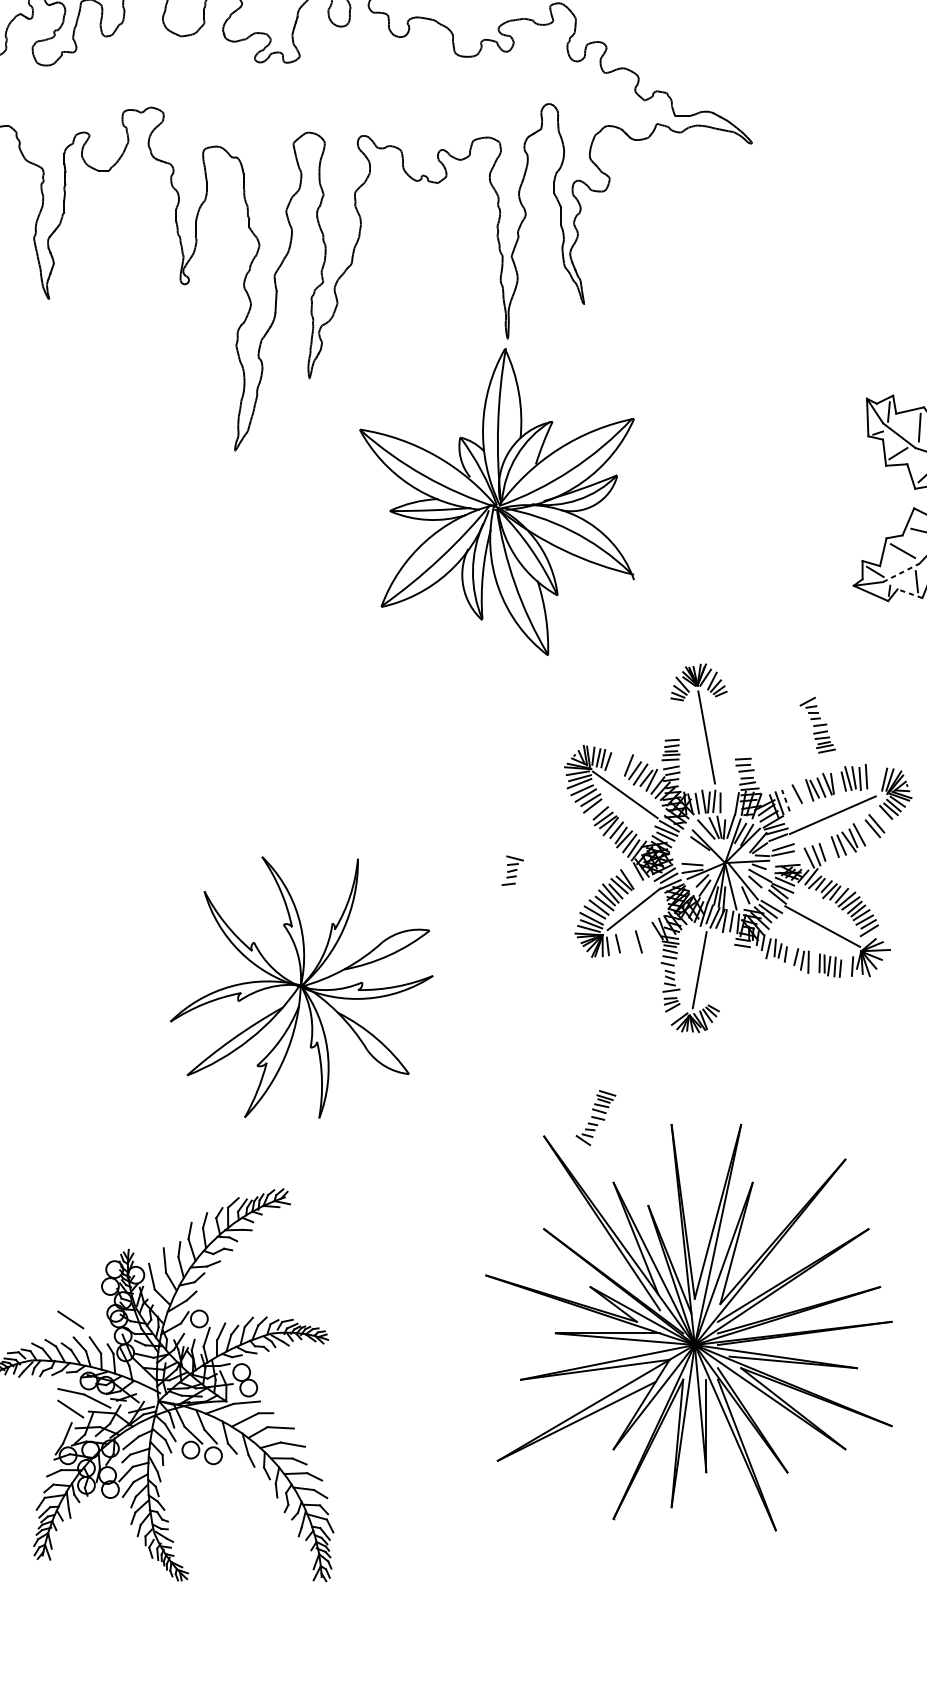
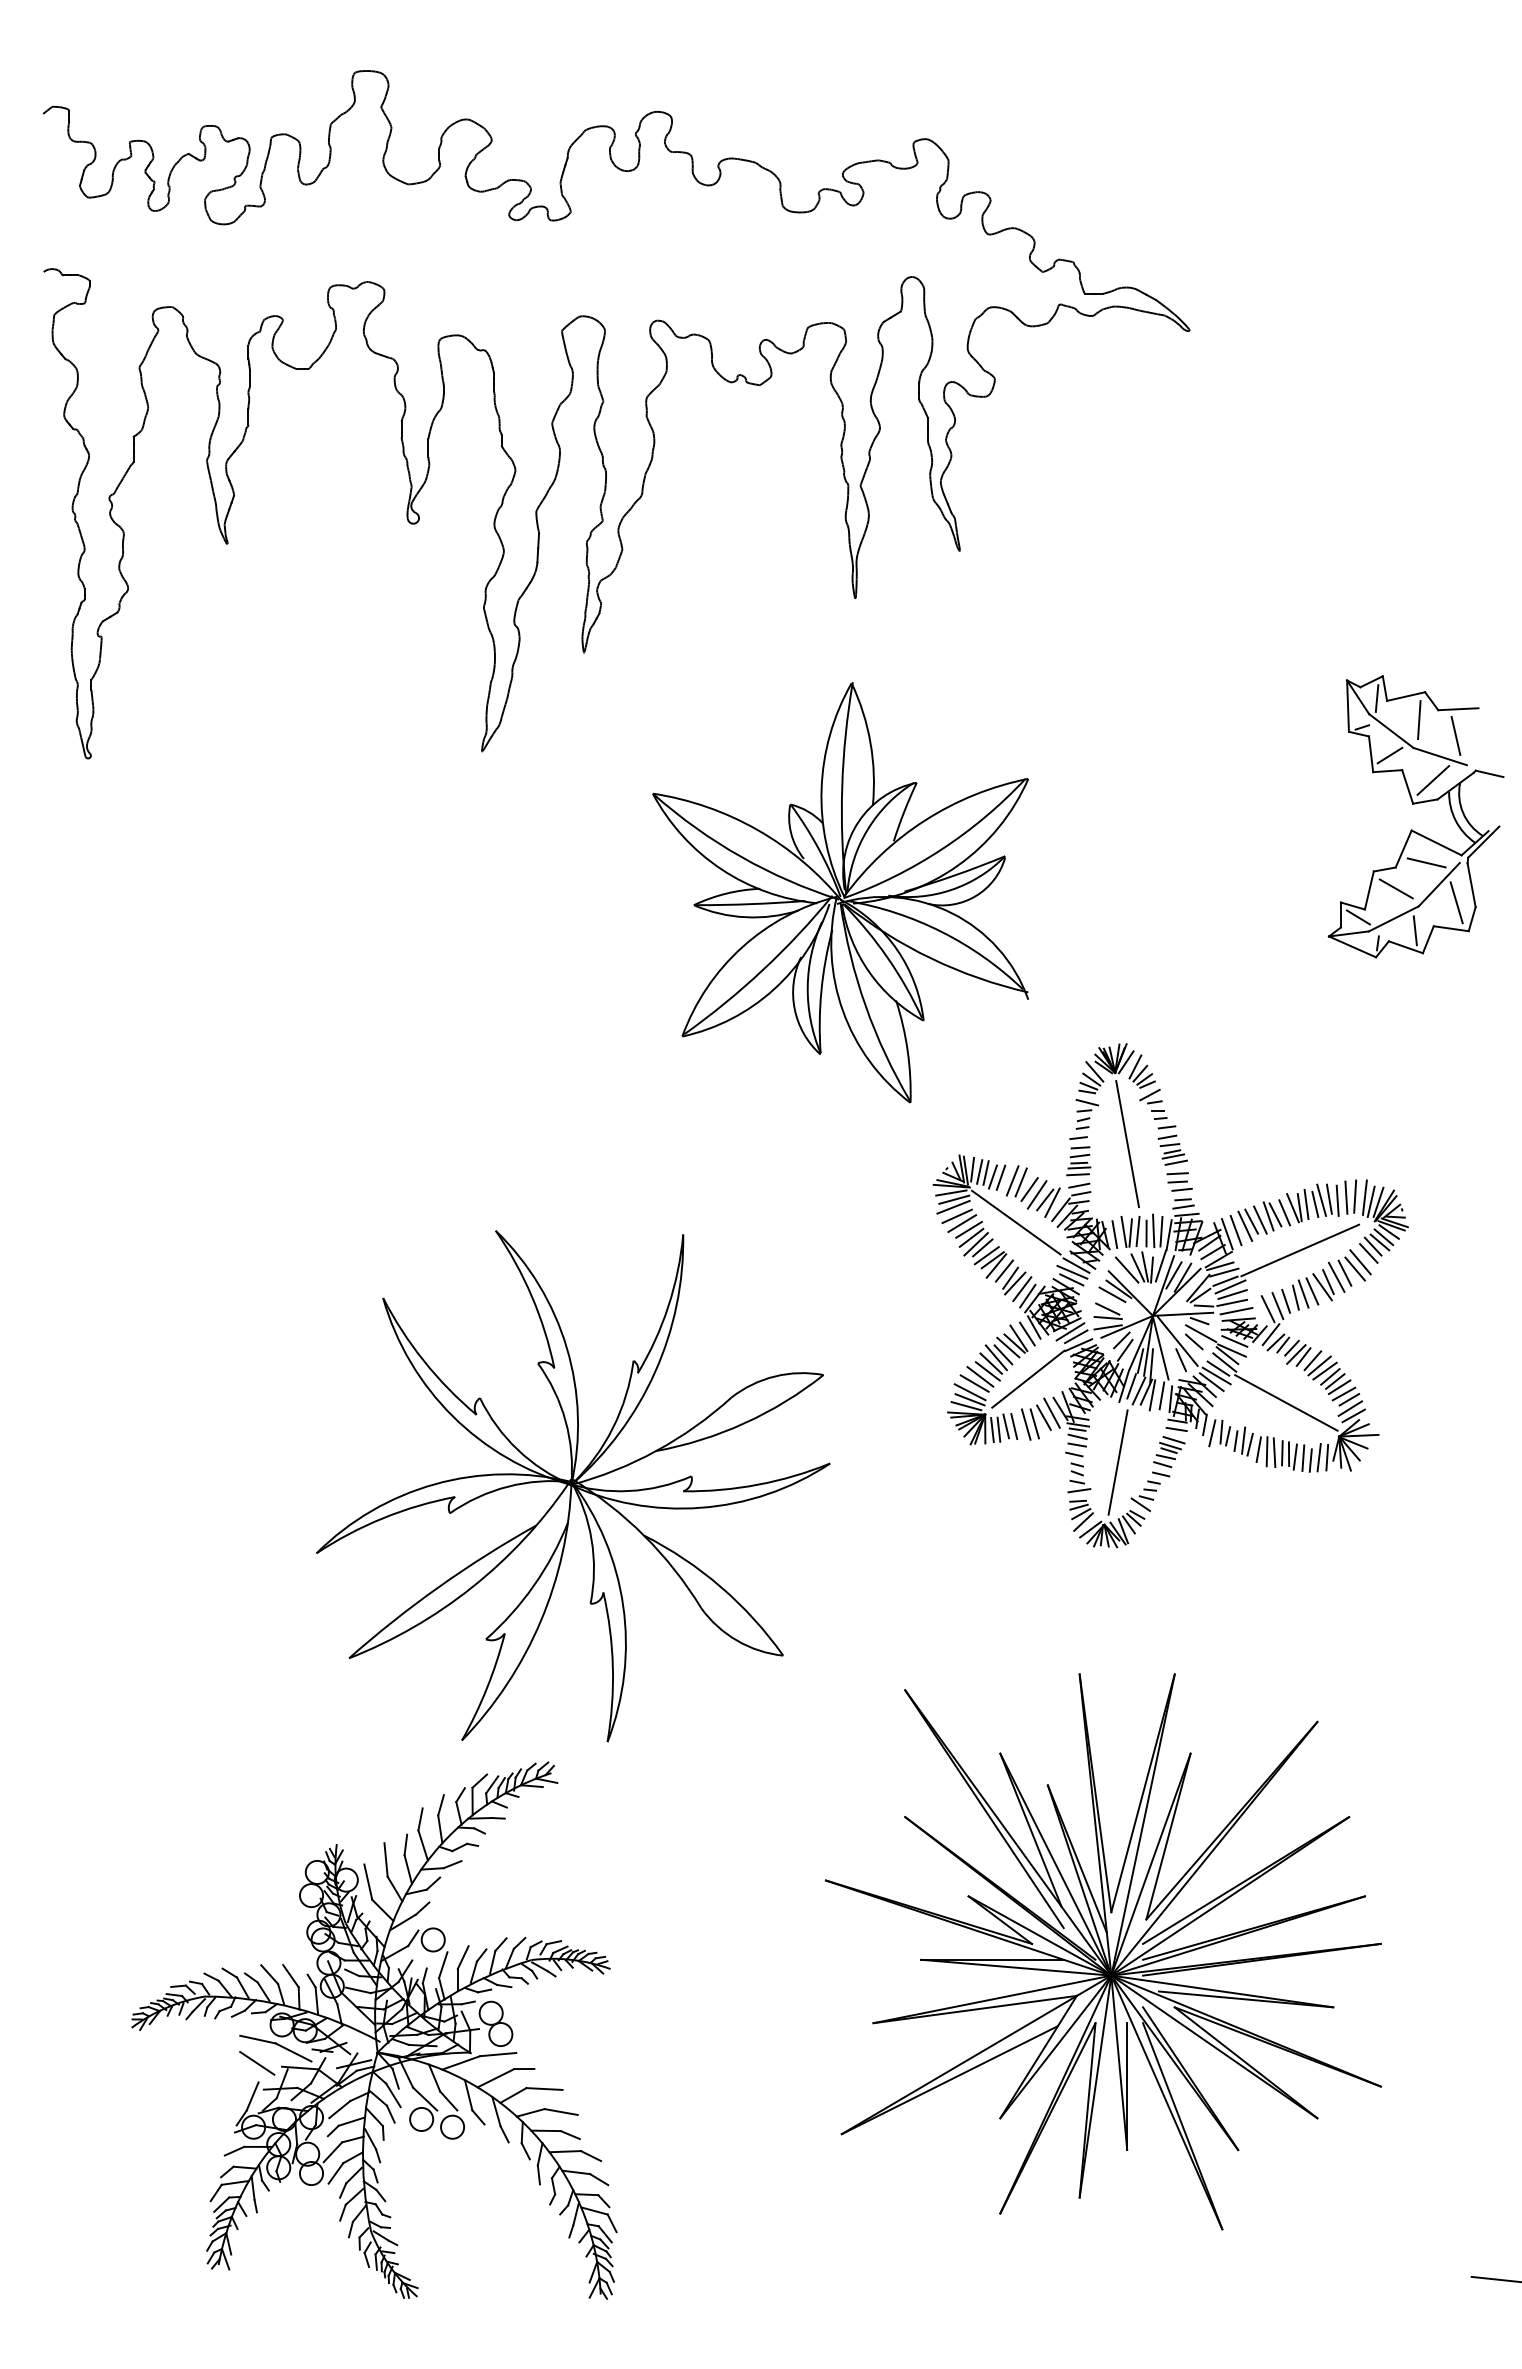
part: (496, 501) -> (840, 892), moved
line: (900, 572) -> (1393, 918), dashed -> solid
line: (909, 593) -> (1405, 947), dashed -> solid
part: (817, 724) -> (1163, 1126), moved
line: (613, 761) -> (1000, 1177), added
line: (622, 764) -> (1012, 1180), added
line: (873, 775) -> (1355, 1196), added
line: (879, 776) -> (1364, 1197), added
line: (837, 781) -> (1306, 1204), added
line: (803, 792) -> (1260, 1219), added
line: (792, 796) -> (1245, 1225), added
line: (725, 800) -> (1153, 1230), added
line: (786, 800) -> (1236, 1230), dashed -> solid
line: (731, 801) -> (1161, 1231), added
line: (595, 810) -> (975, 1244), added
line: (882, 817) -> (1368, 1253), added
line: (865, 831) -> (1344, 1272), added
line: (781, 841) -> (1230, 1286), added
line: (695, 847) -> (1112, 1294), added
line: (829, 849) -> (1295, 1297), added
line: (691, 857) -> (1107, 1308), added
line: (786, 859) -> (1236, 1310), added
part: (512, 870) -> (1083, 1119), moved
line: (632, 875) -> (1026, 1333), added
line: (773, 901) -> (1218, 1368), added
line: (651, 933) -> (1051, 1412), added
line: (871, 935) -> (1353, 1415), added
line: (645, 937) -> (1043, 1417), added
line: (632, 942) -> (1025, 1424), added
line: (624, 943) -> (1014, 1426), added
line: (612, 946) -> (998, 1429), added
line: (791, 954) -> (1243, 1440), added
line: (813, 962) -> (1274, 1452), added
line: (846, 966) -> (1318, 1457), added
part: (301, 987) -> (573, 1486), size x1.43
line: (674, 1013) -> (1083, 1521), added
part: (595, 1117) -> (1157, 1473), moved
line: (70, 1320) -> (257, 1941), removed

